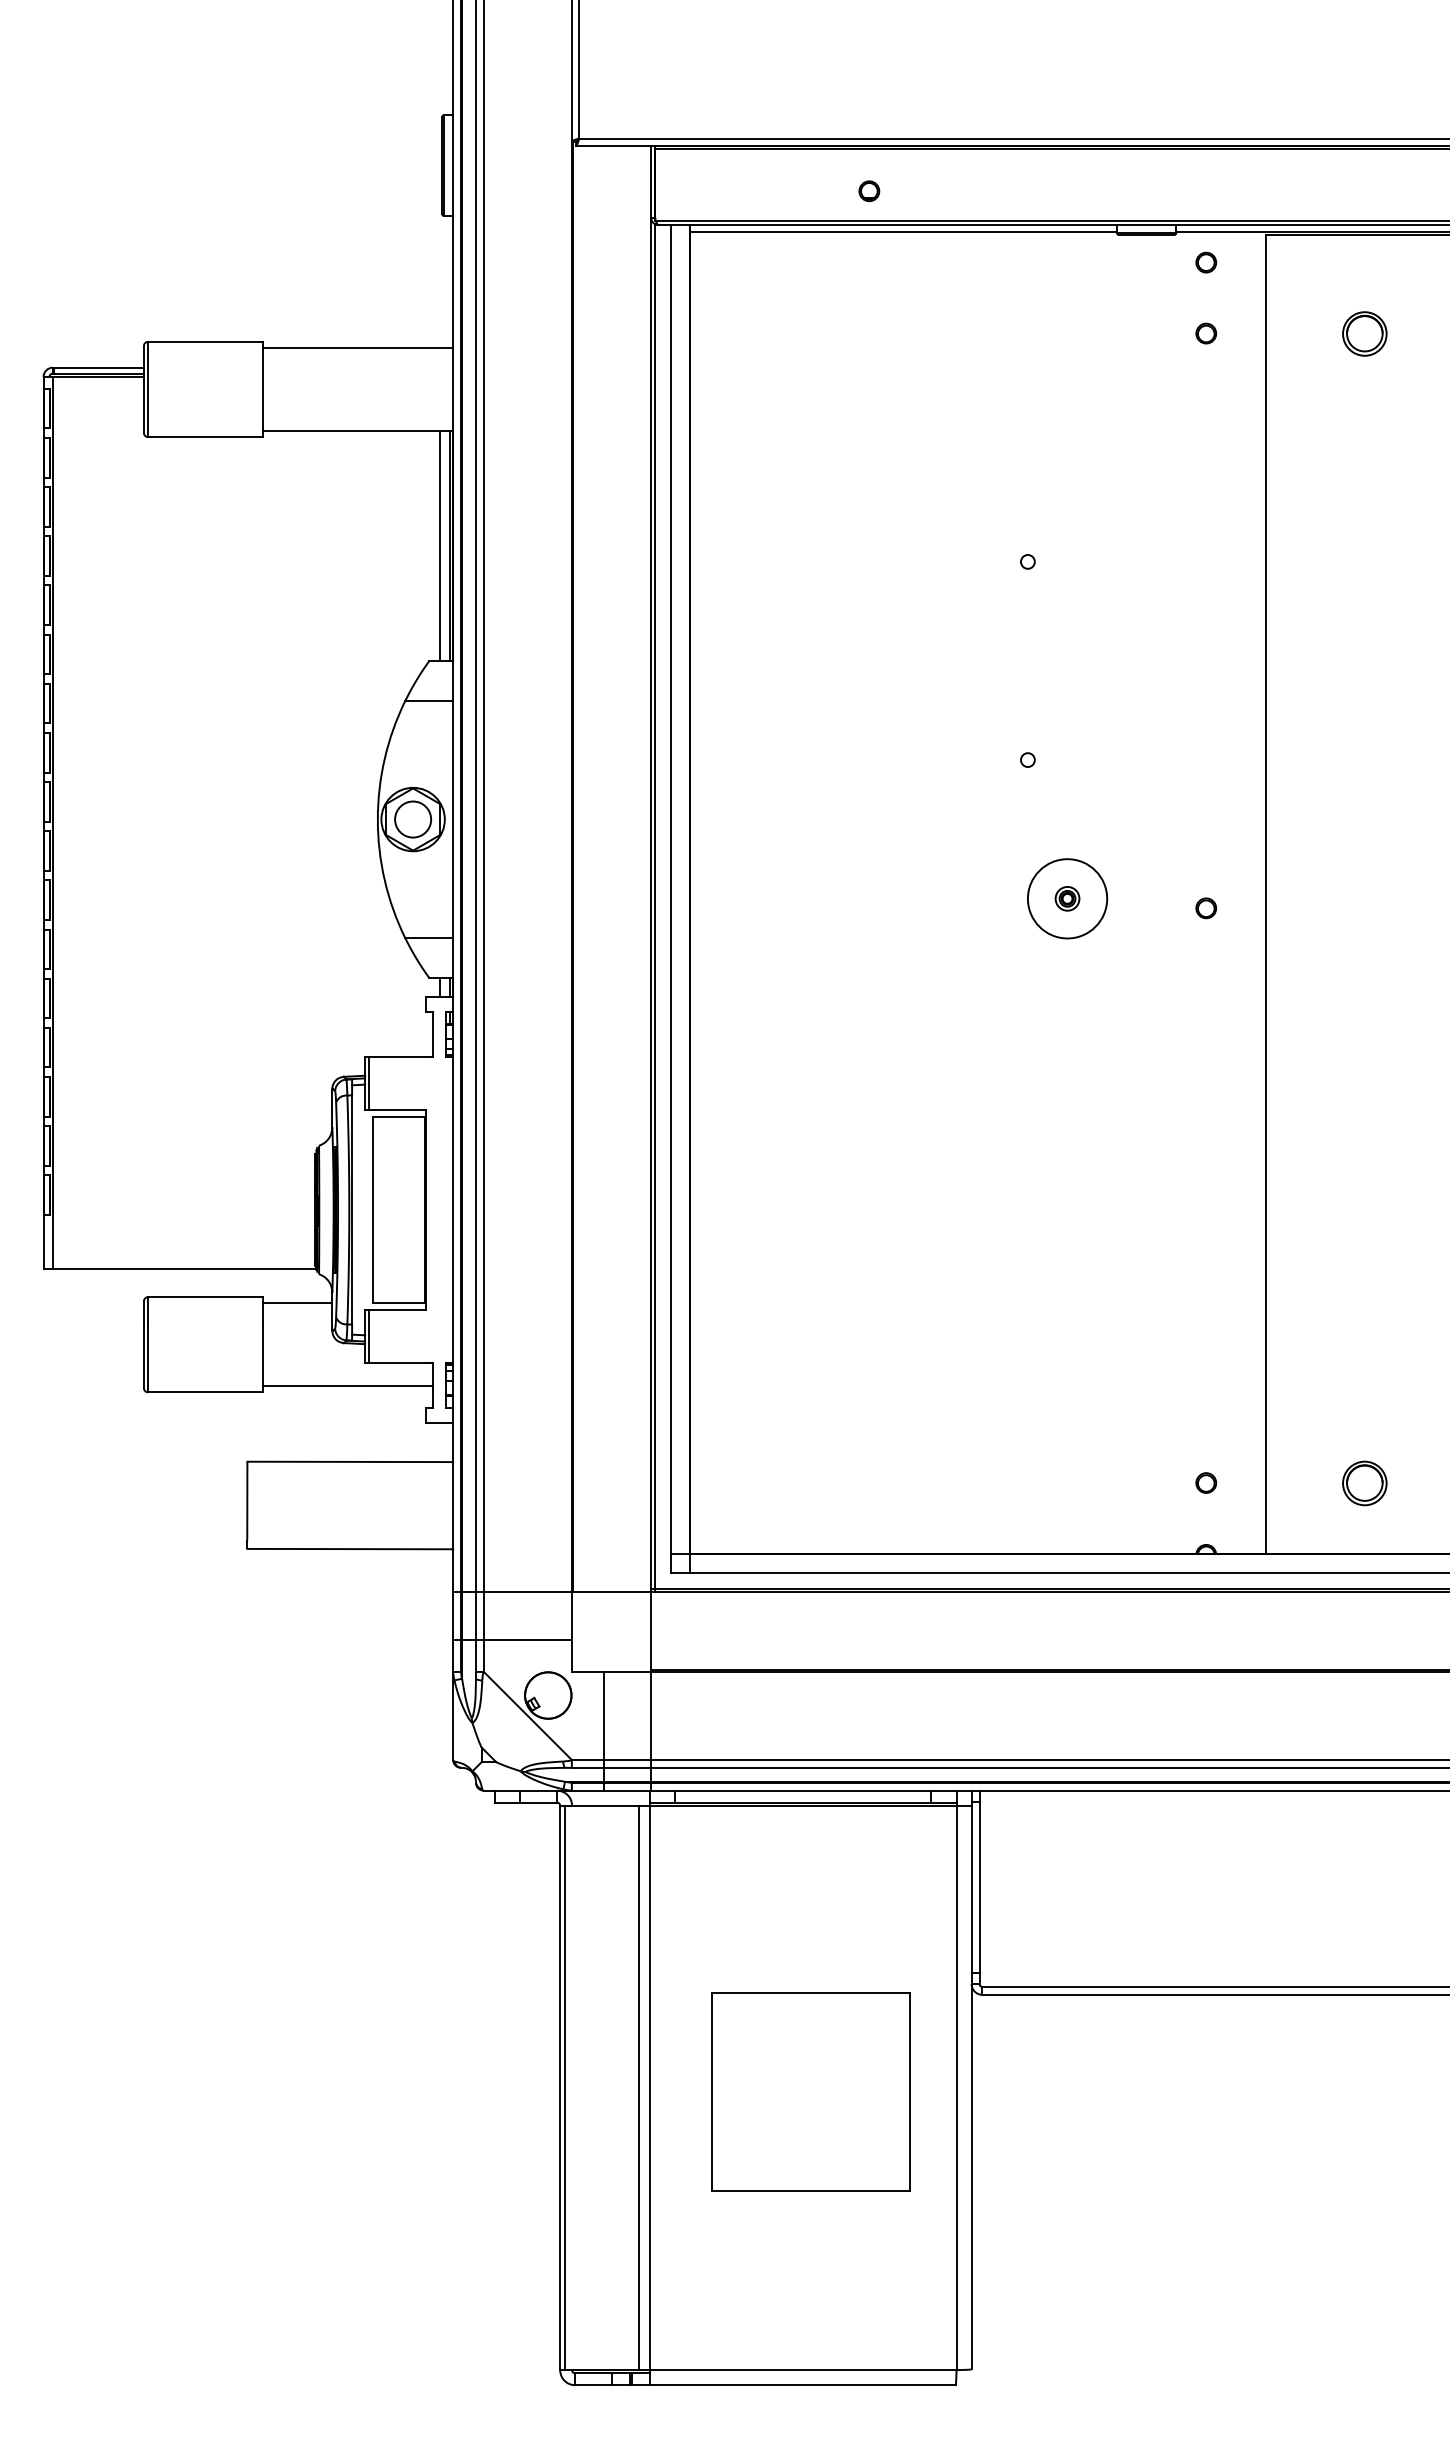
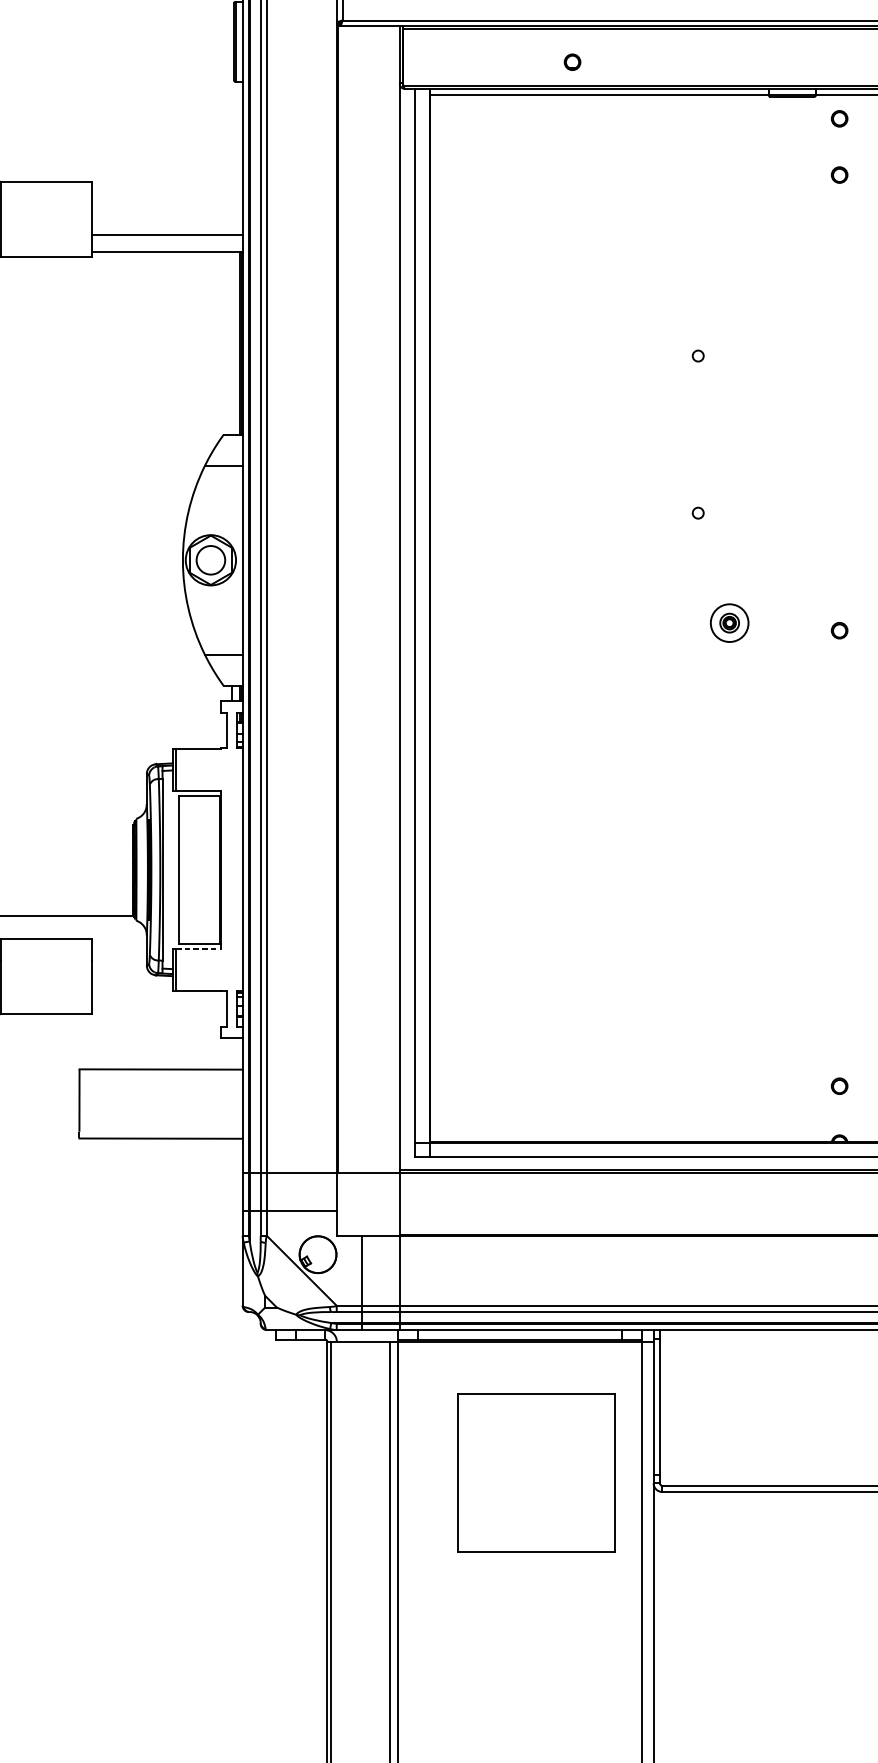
line: (357, 347) -> (166, 234), moved
line: (440, 546) -> (232, 343), removed
circle: (1067, 898) -> (729, 622), size x0.6
line: (655, 908) -> (403, 630), removed
line: (297, 1303) -> (119, 943), removed
line: (397, 1309) -> (198, 948), solid -> dashed
line: (347, 1386) -> (158, 1009), removed
part: (810, 2091) -> (536, 1472), moved

